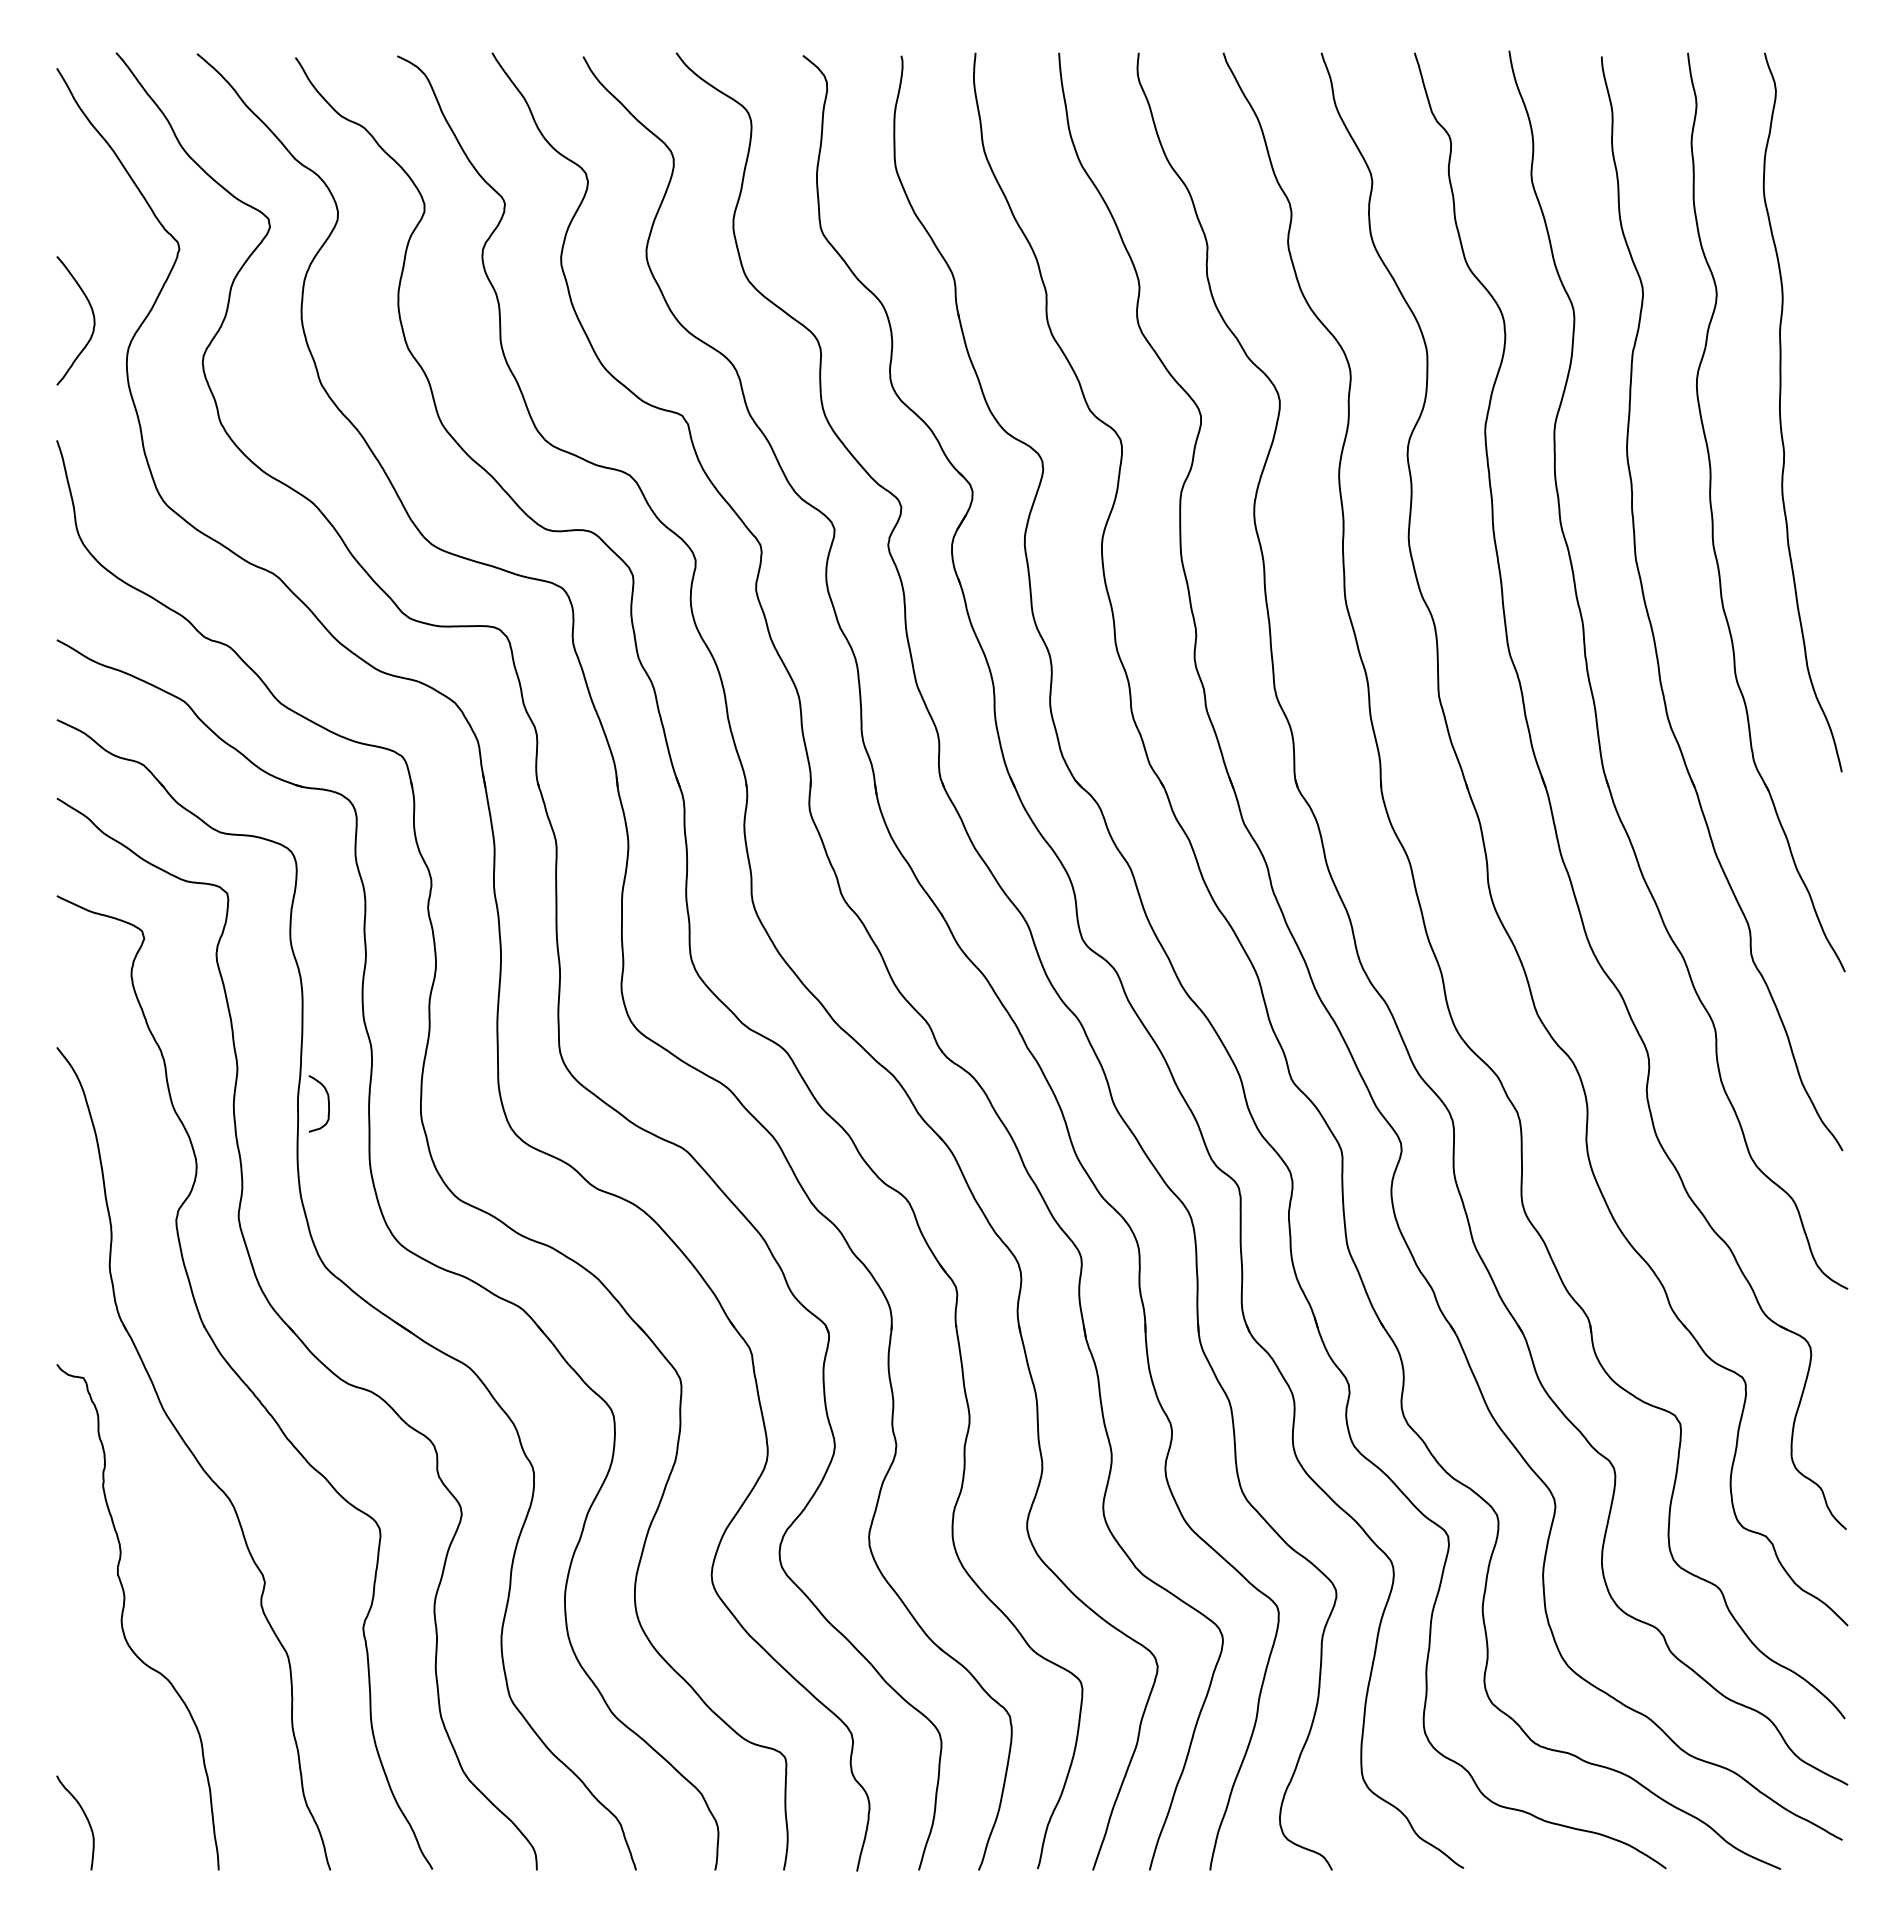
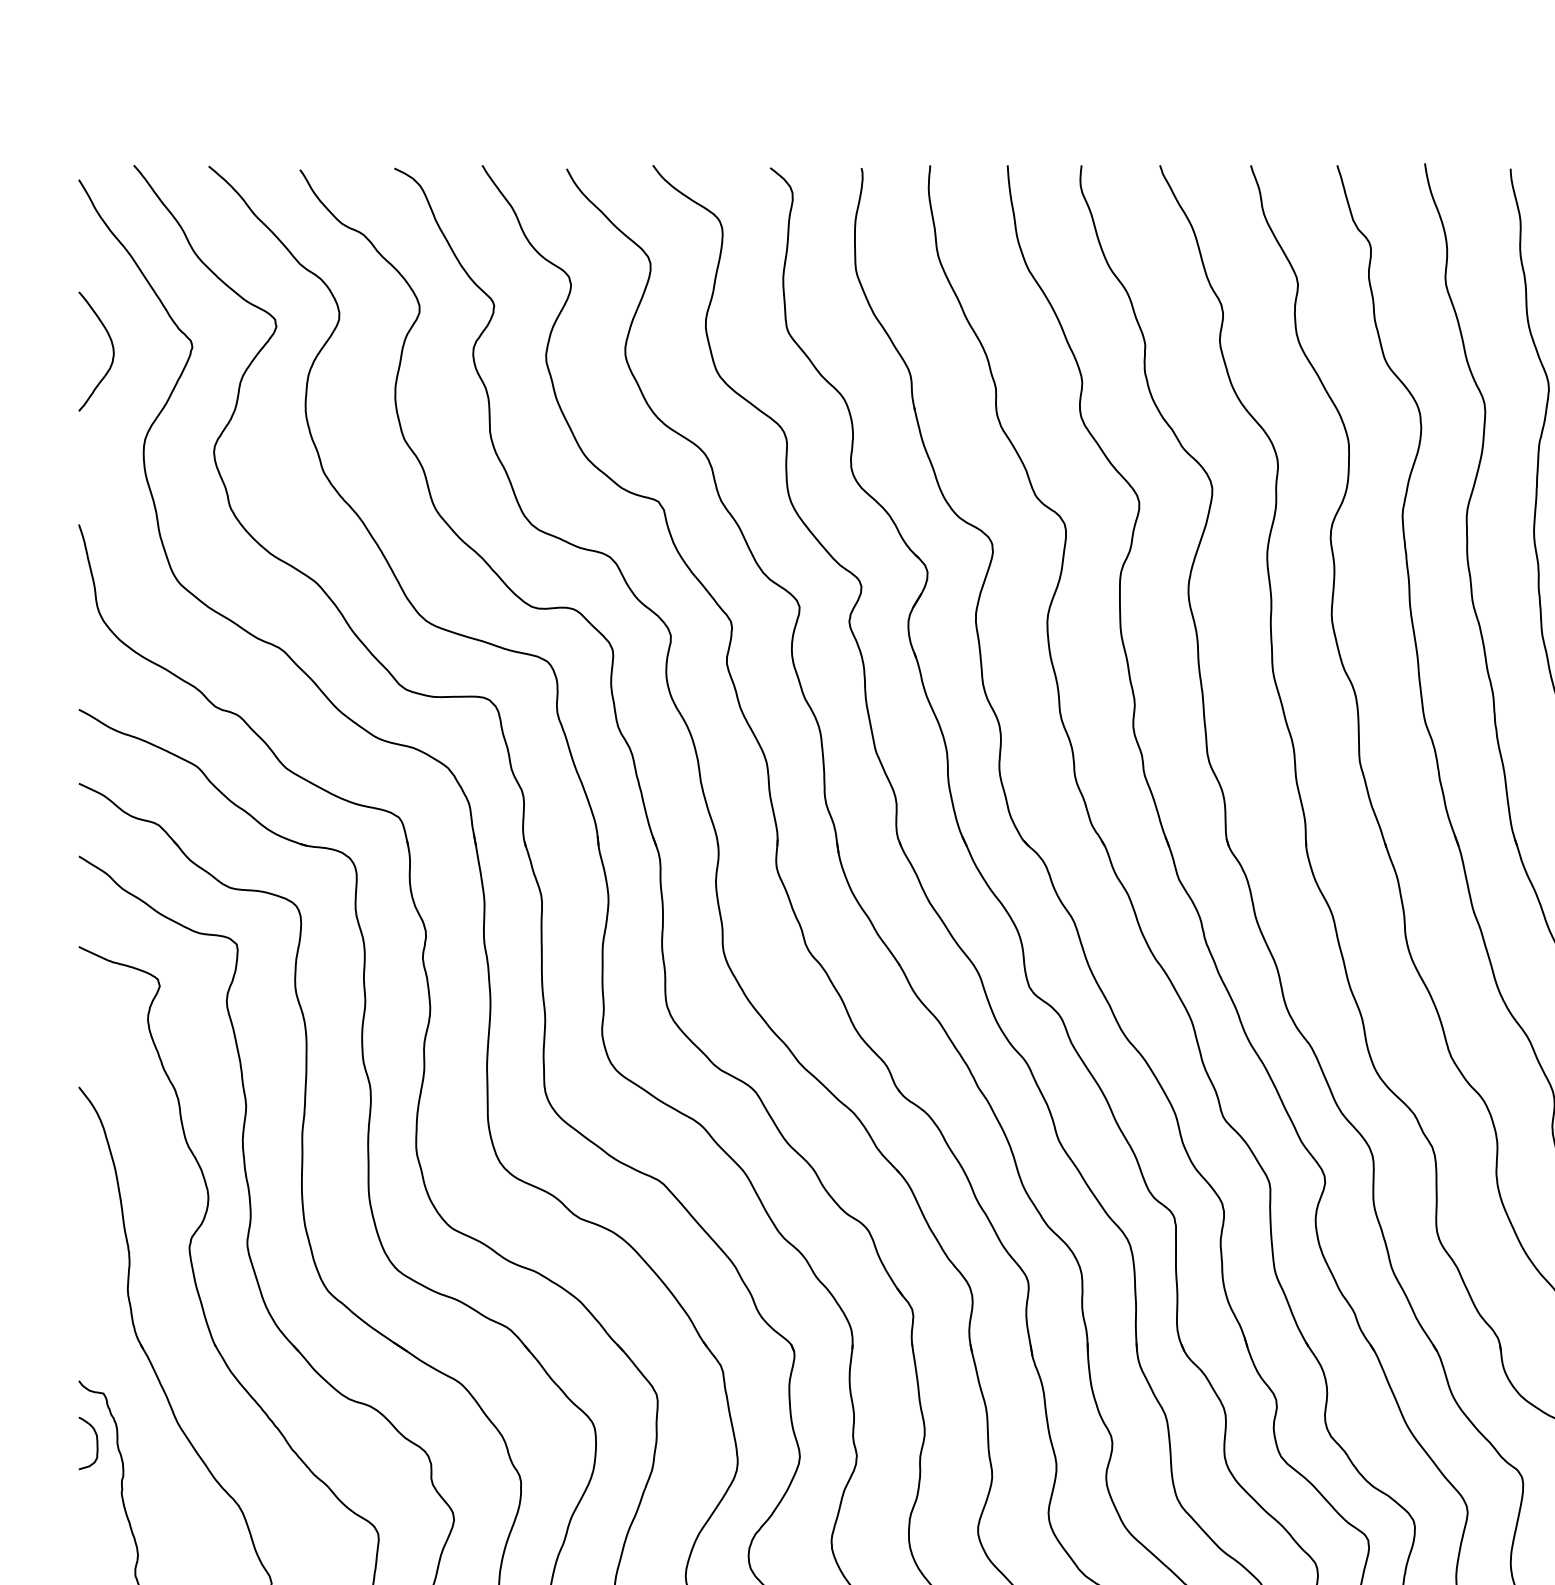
curve: (92, 315) -> (111, 346), moved
curve: (327, 1100) -> (96, 1440), moved

